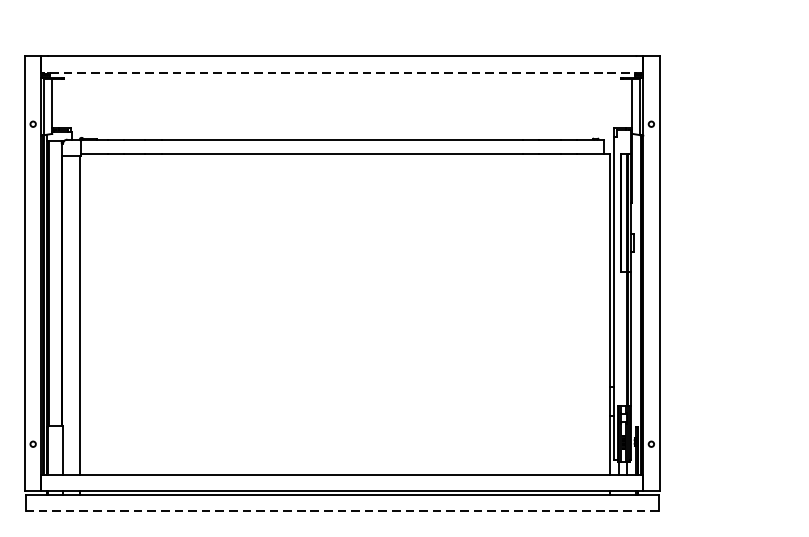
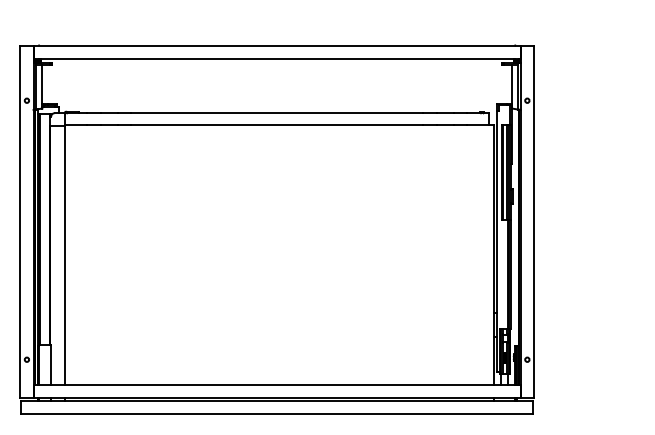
line: (342, 72) -> (277, 58), dashed -> solid
line: (341, 511) -> (276, 414), dashed -> solid

